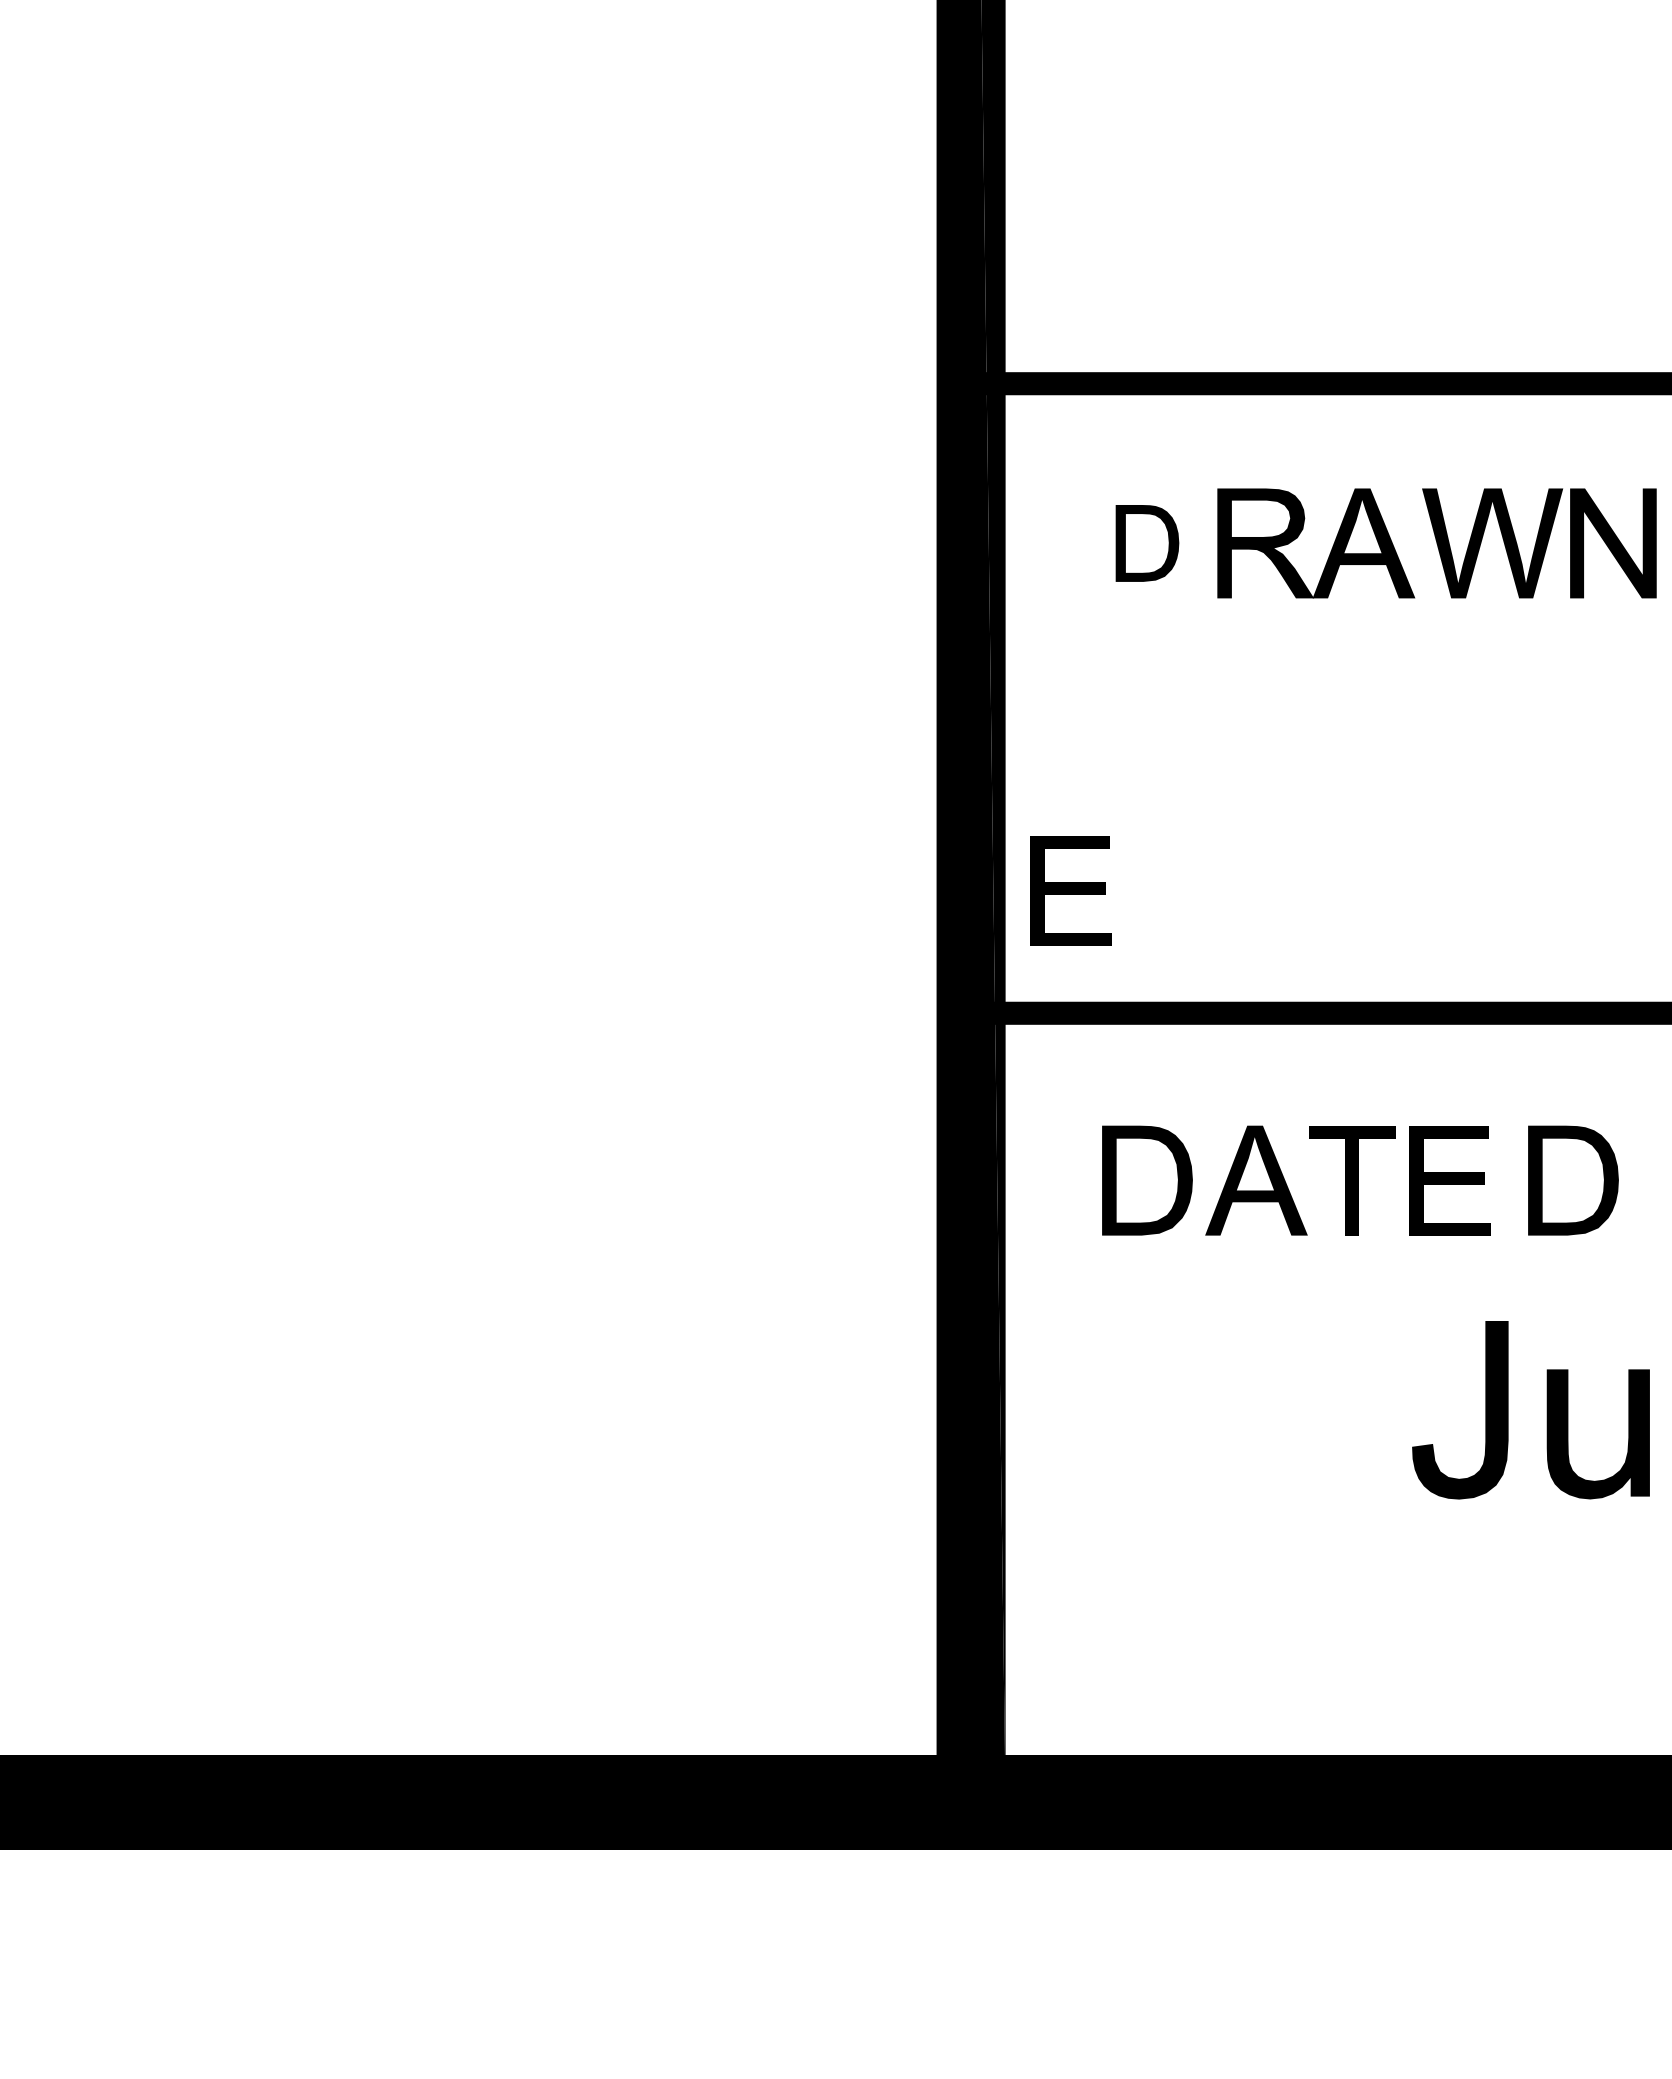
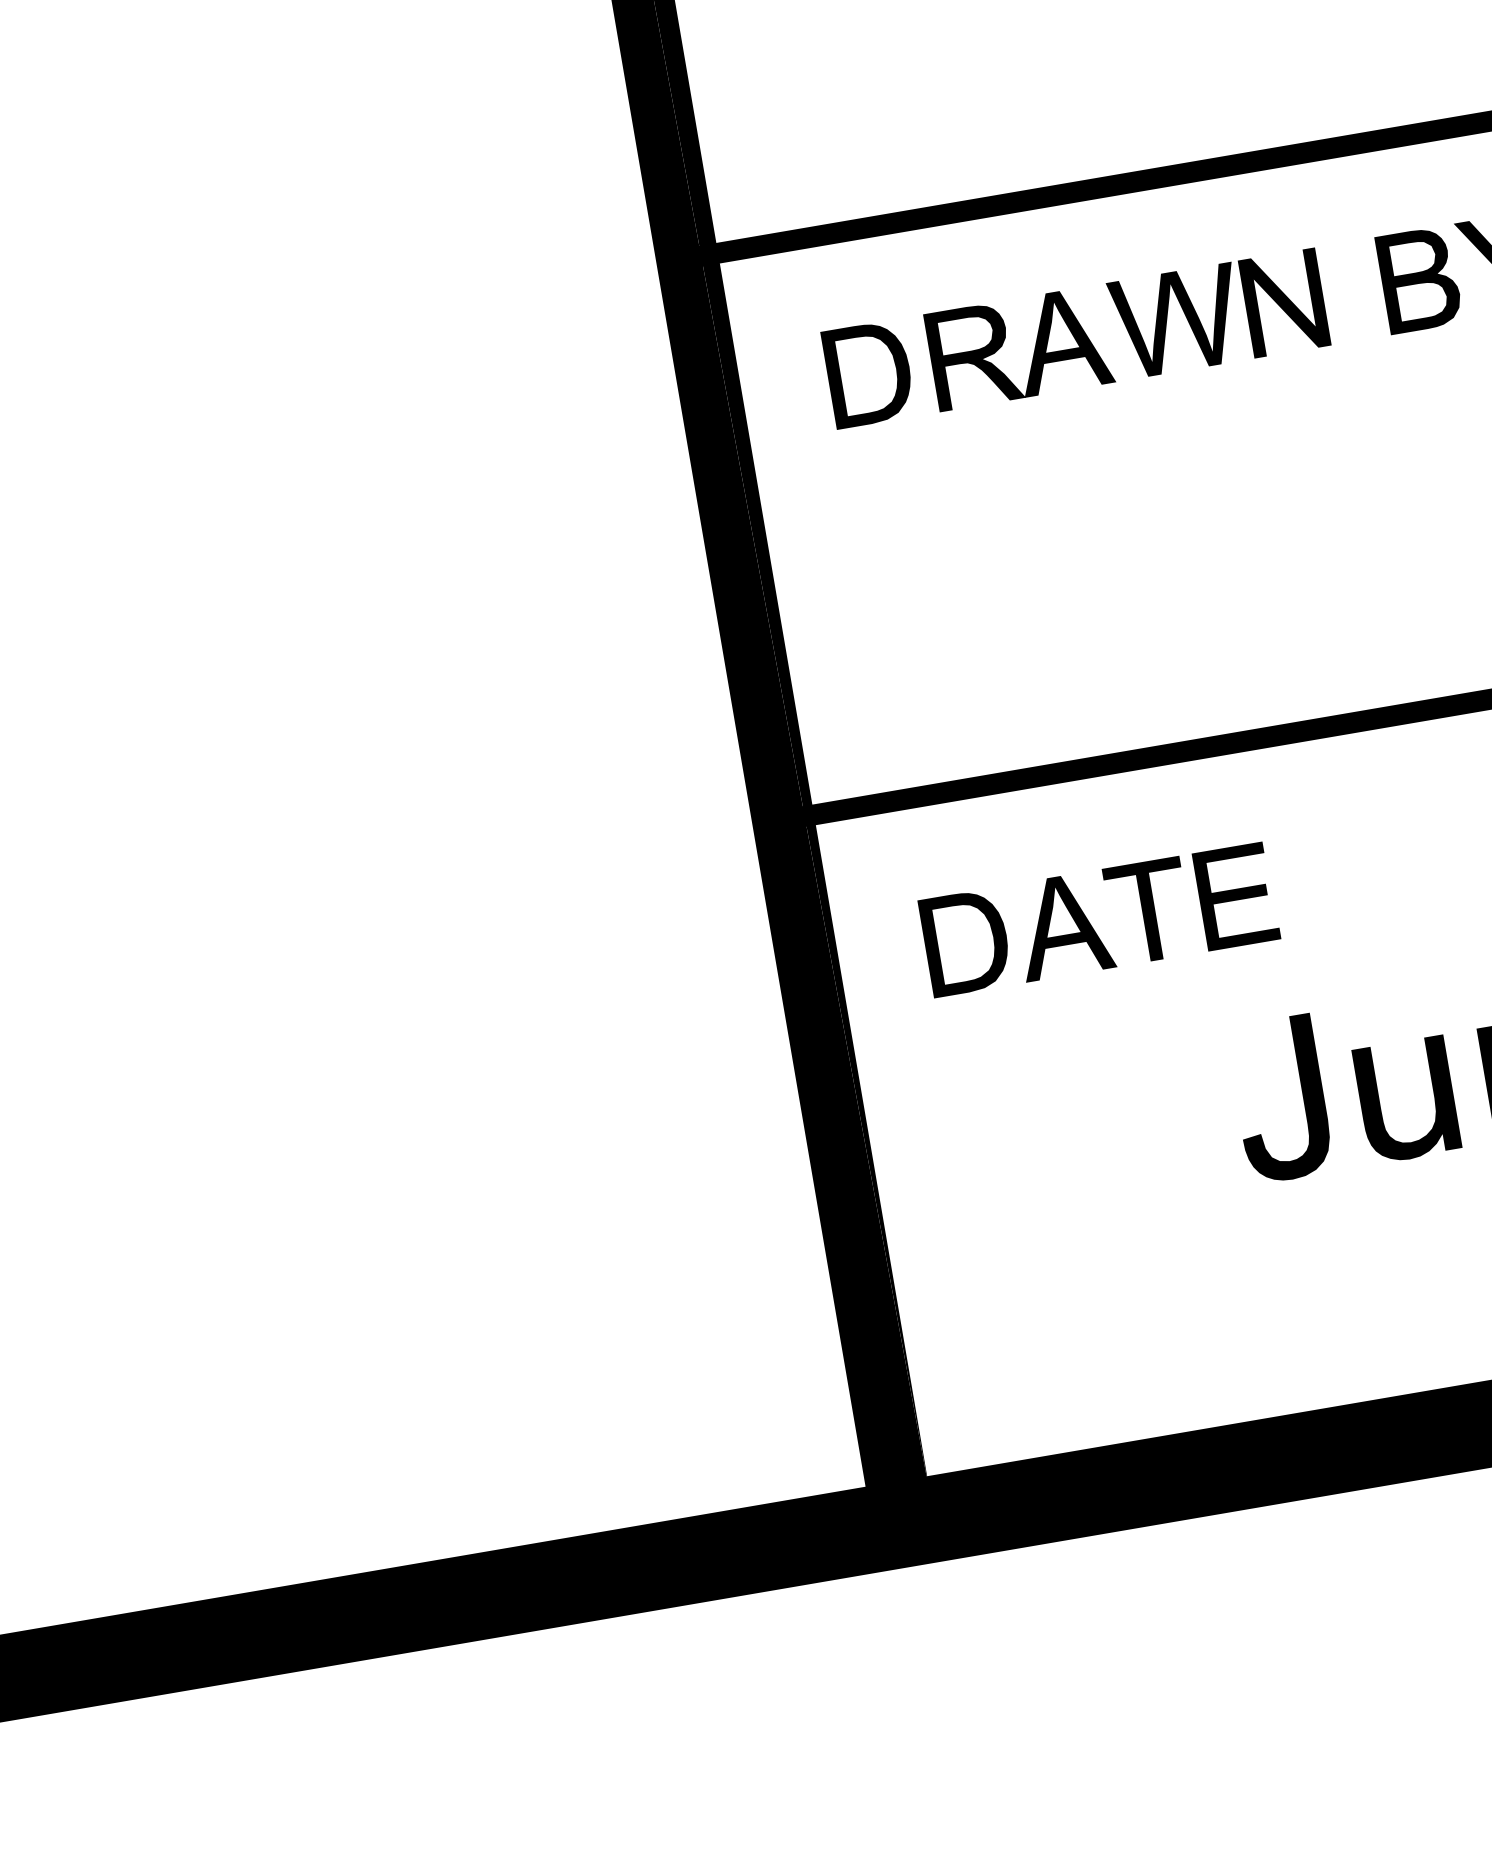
part: (1147, 543) -> (869, 374), size x1.43
part: (1070, 890) -> (853, 695), removed
part: (1573, 1180) -> (1346, 877), removed

